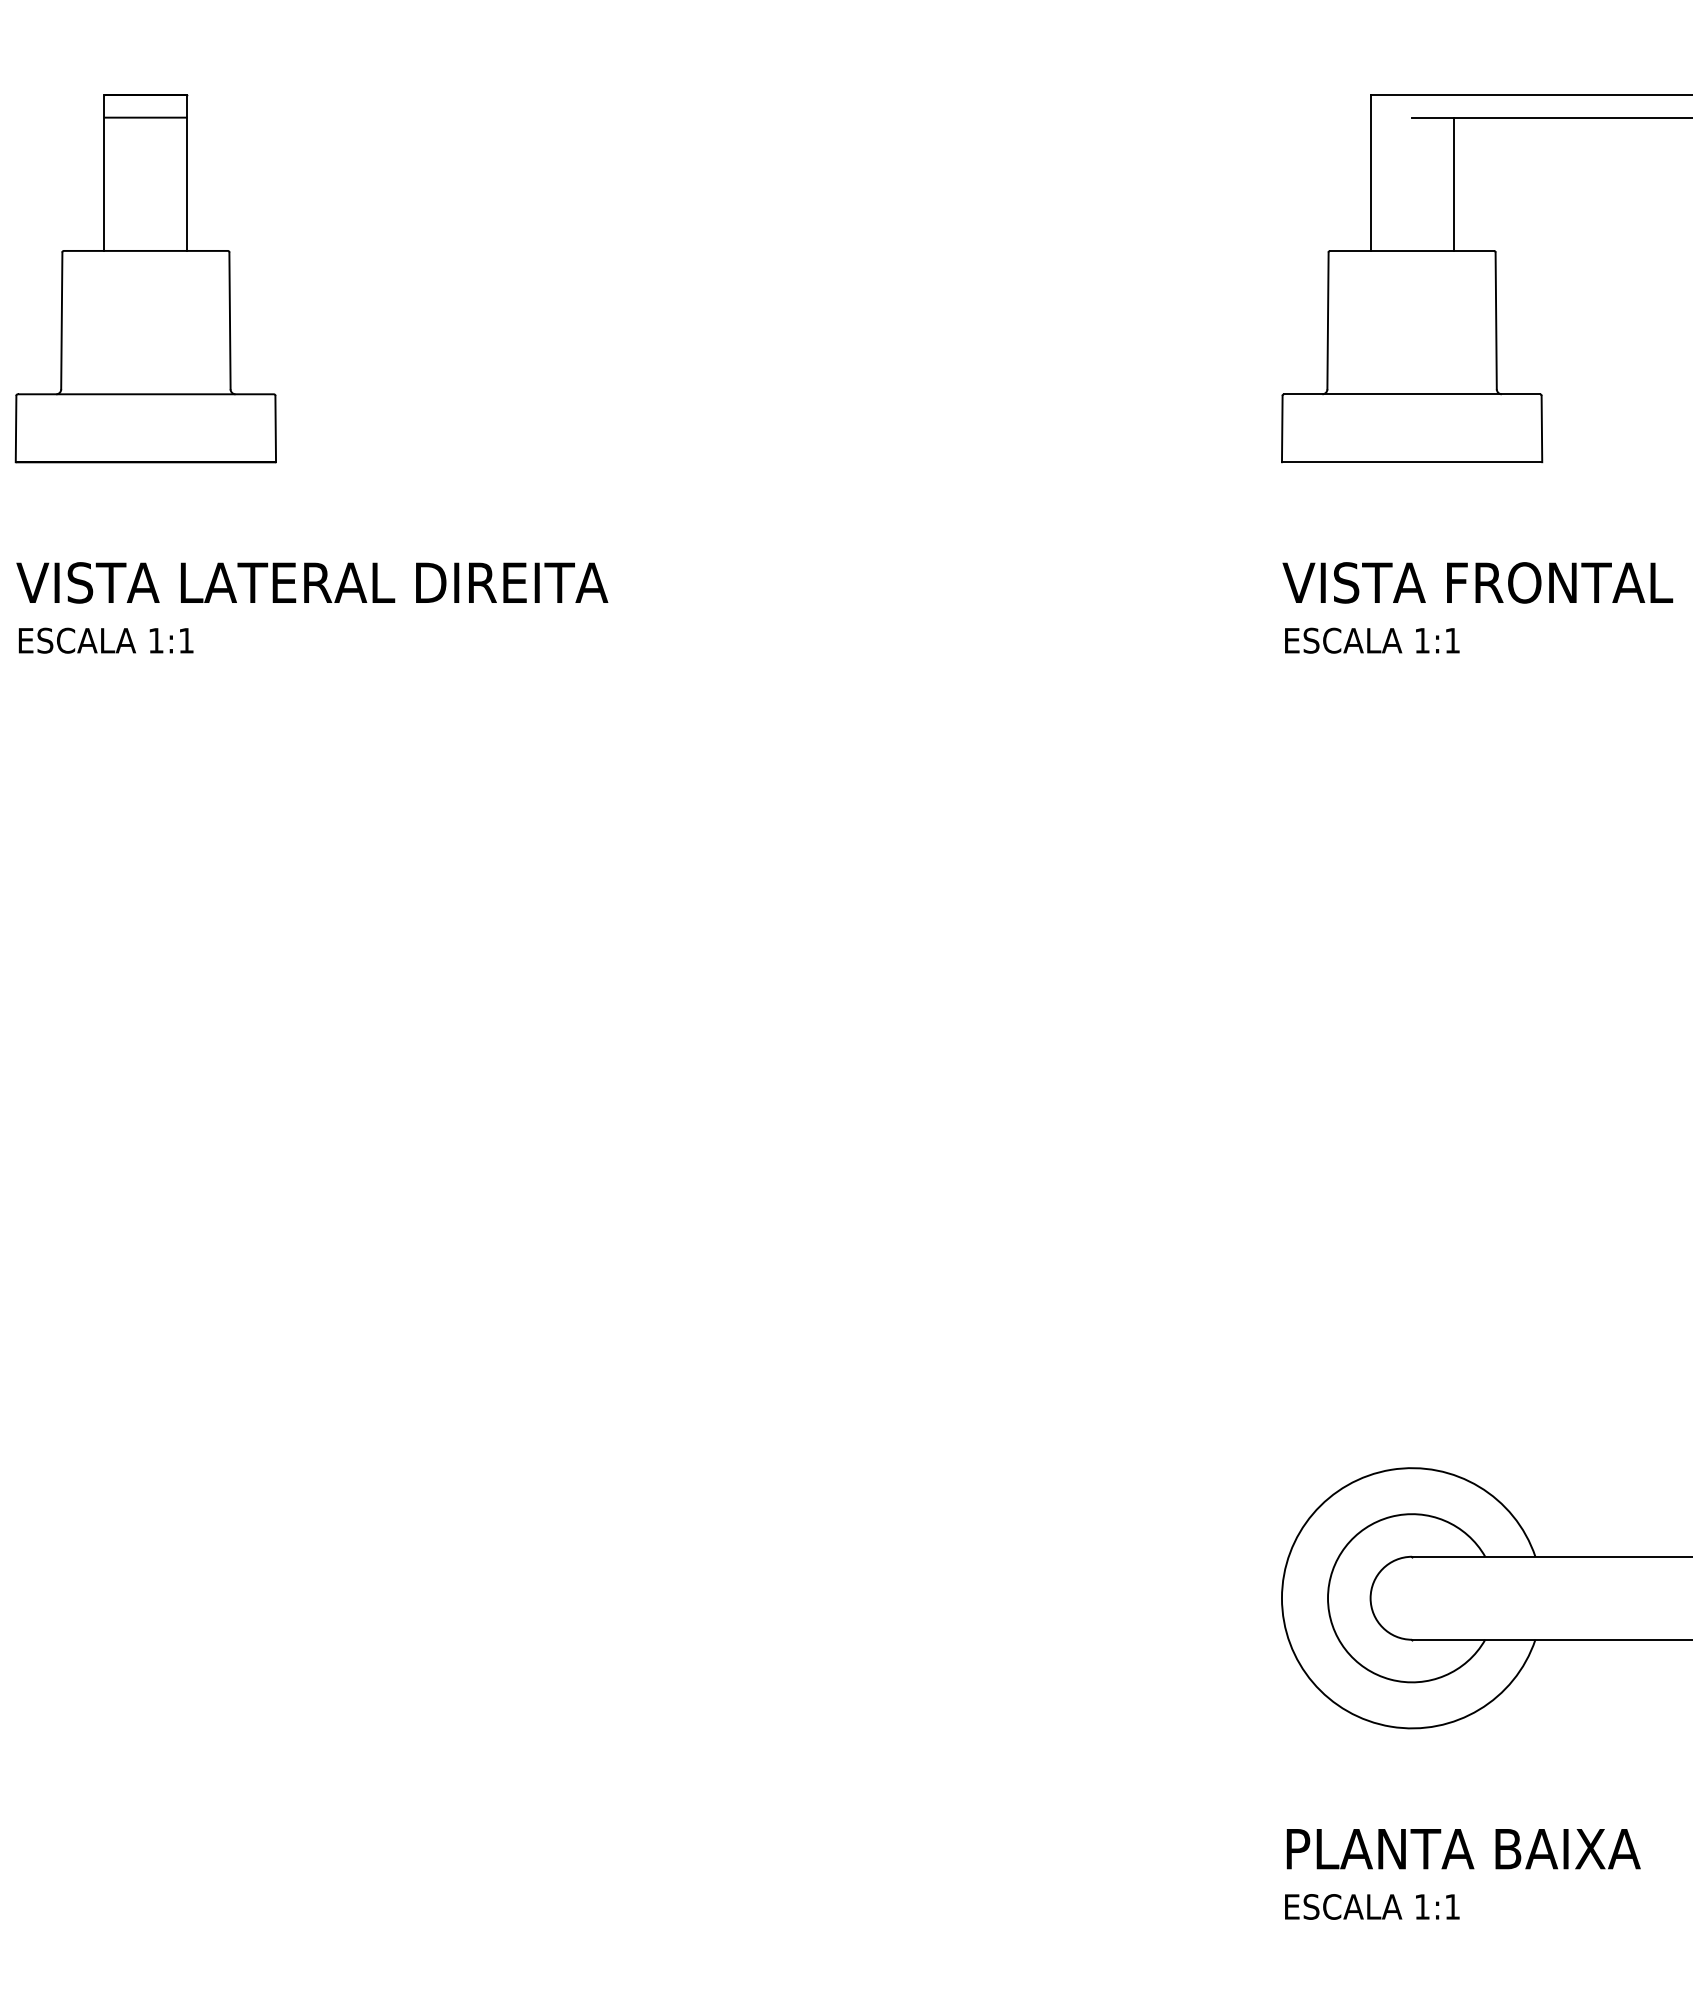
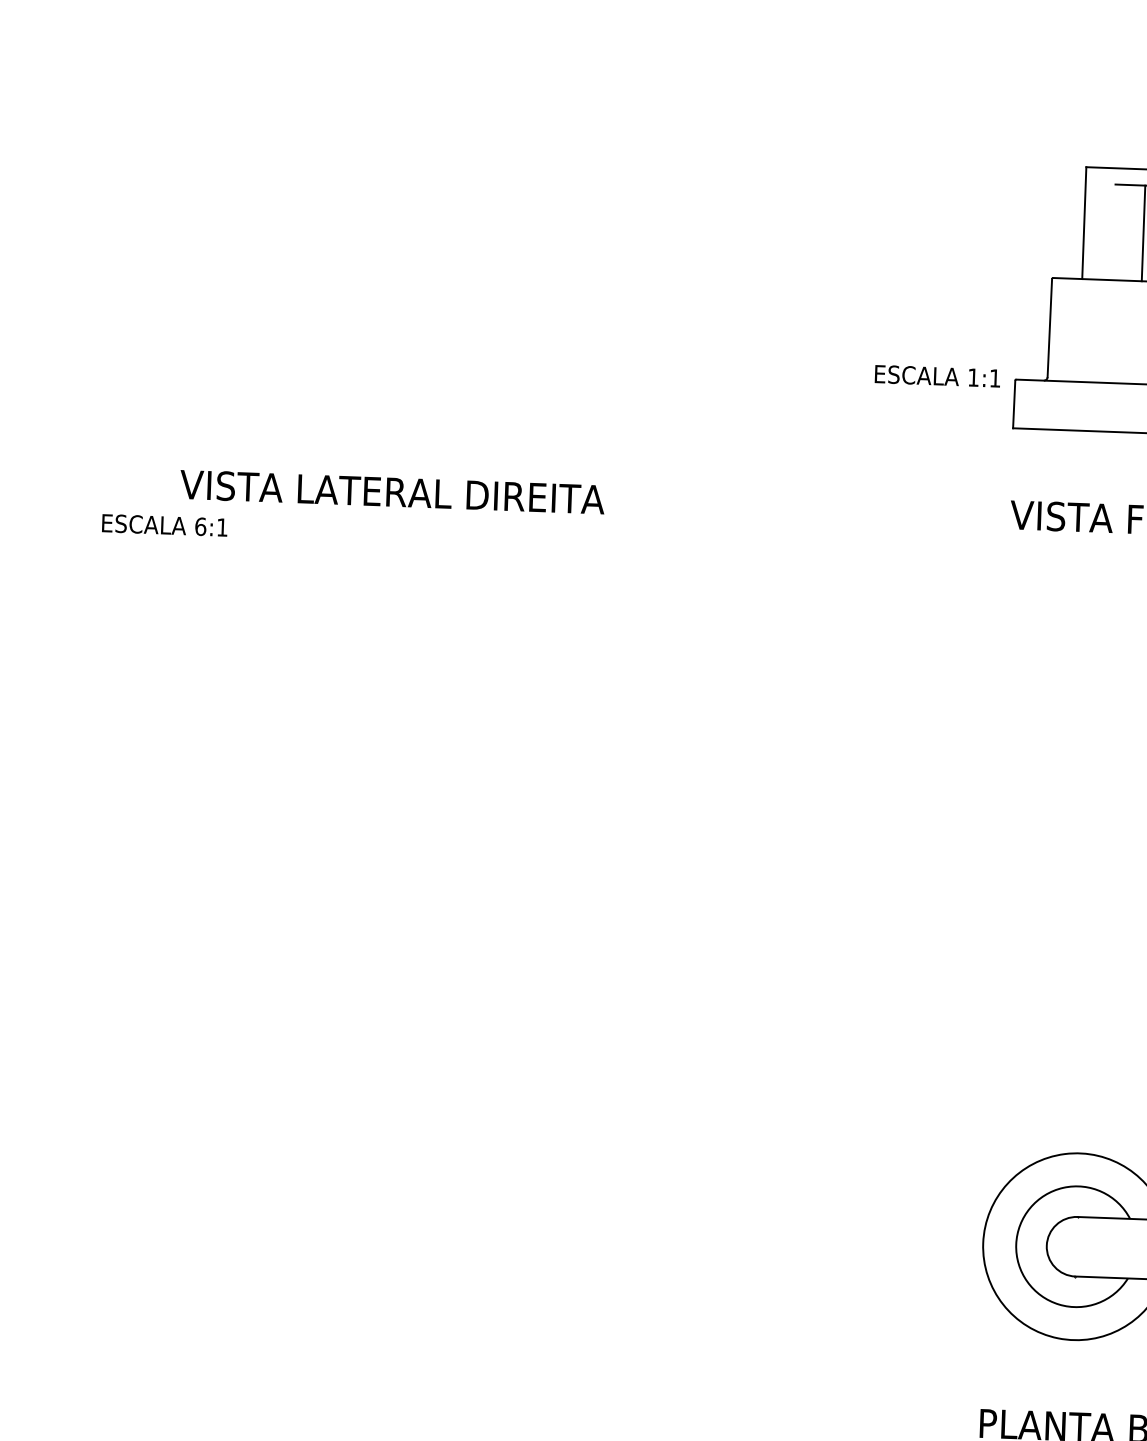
part: (145, 278) -> (202, 266), removed
text: (312, 582) -> (392, 491), moved
text: (156, 640) -> (200, 526), 1:1 -> 6:1
text: (1372, 640) -> (937, 376), moved

